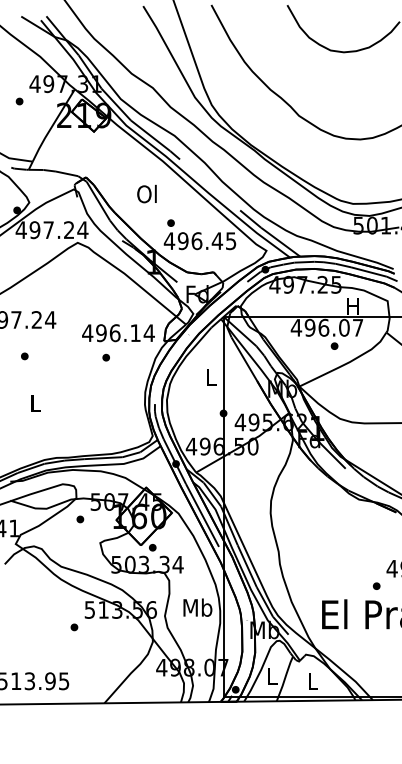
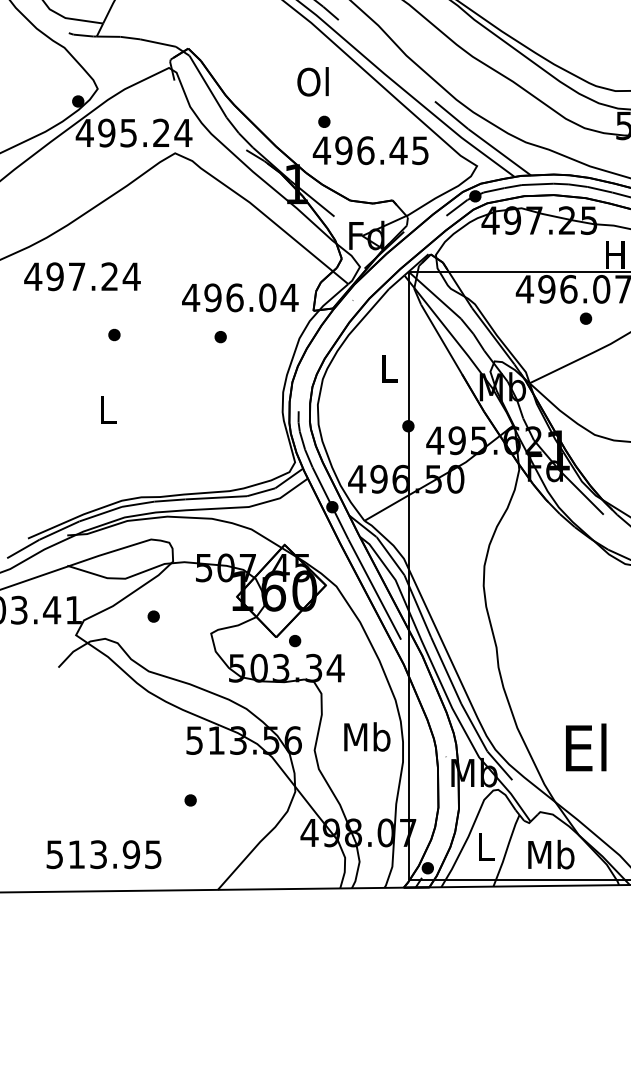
text: (146, 193) -> (312, 80), moved
text: (48, 230) -> (128, 133), 497.24 -> 495.24
text: (135, 333) -> (267, 298), 496.14 -> 496.04
part: (24, 356) -> (113, 335), moved
part: (80, 519) -> (153, 616), moved
part: (74, 627) -> (190, 800), moved
text: (312, 681) -> (550, 855), L -> Mb

